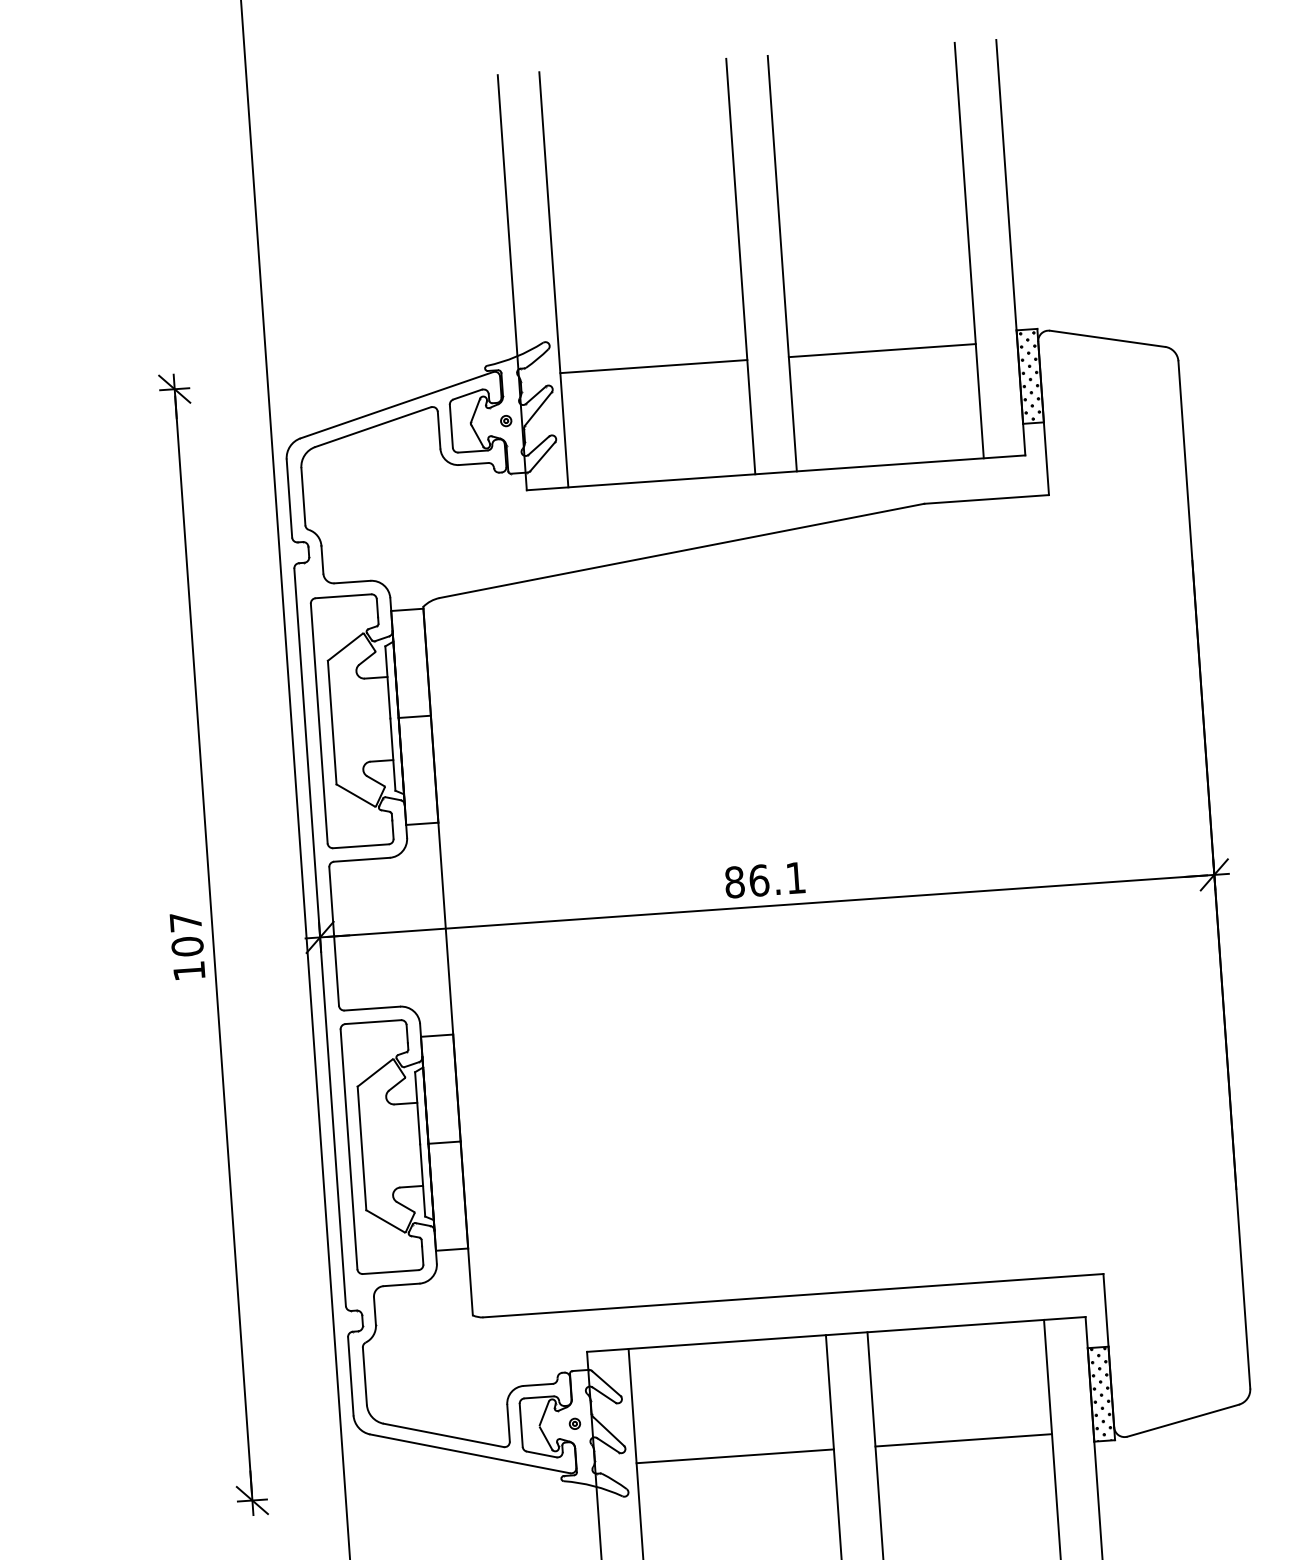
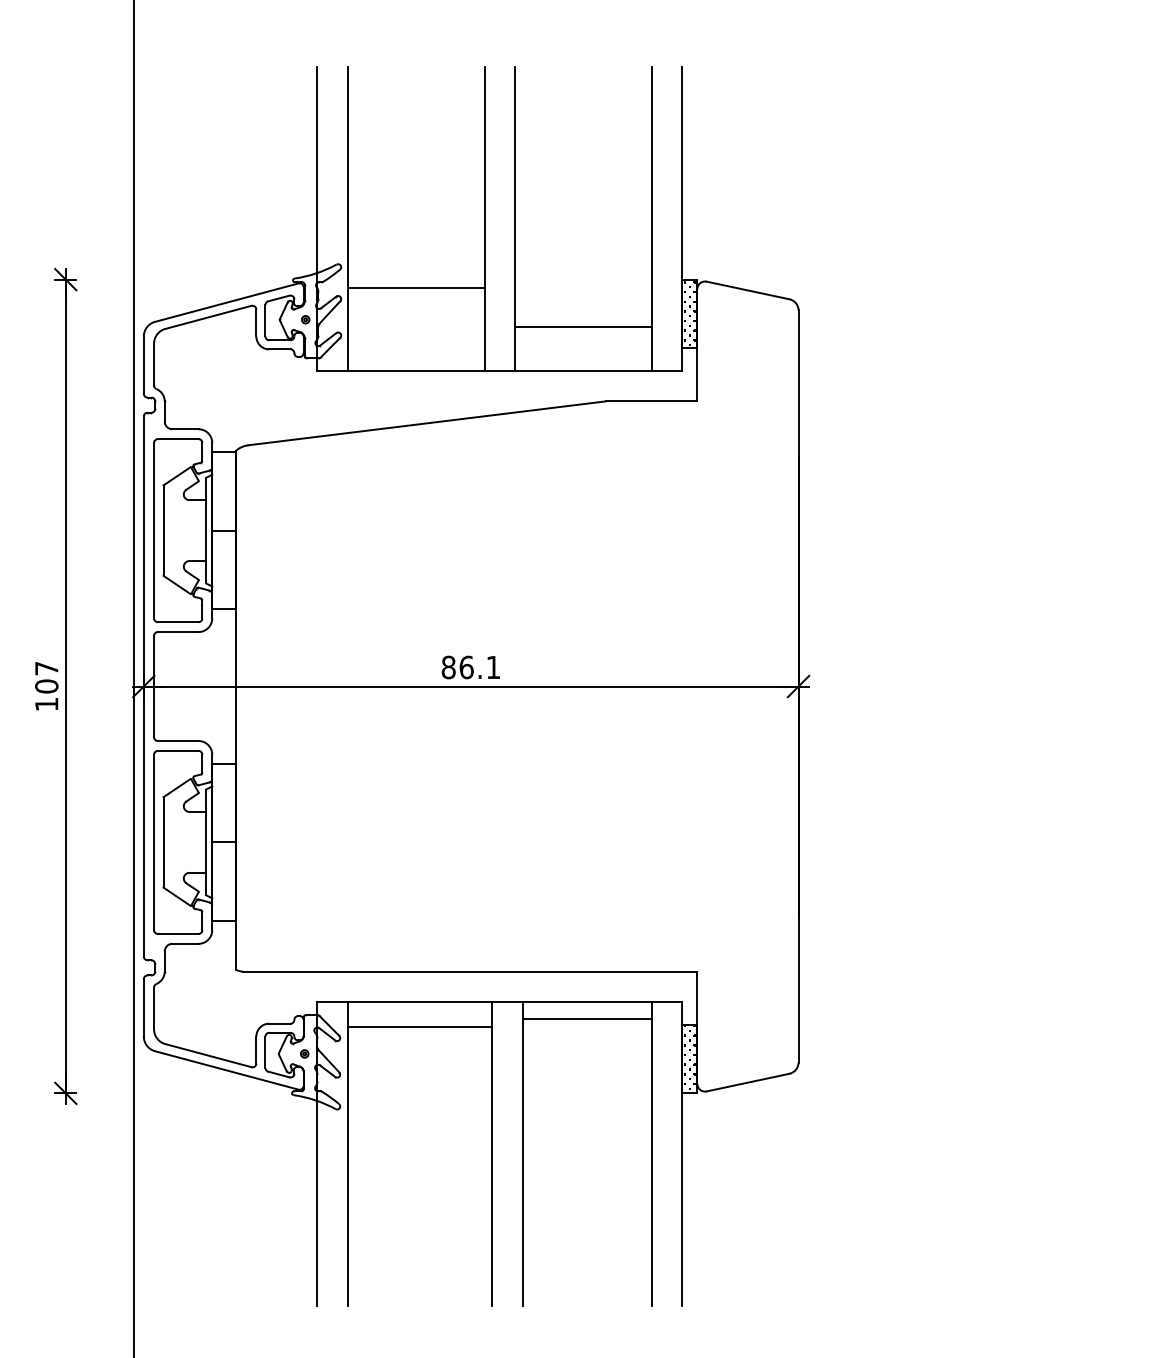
line: (881, 350) -> (582, 326), moved
line: (962, 1440) -> (586, 1018), moved
line: (734, 1456) -> (419, 1026), moved

